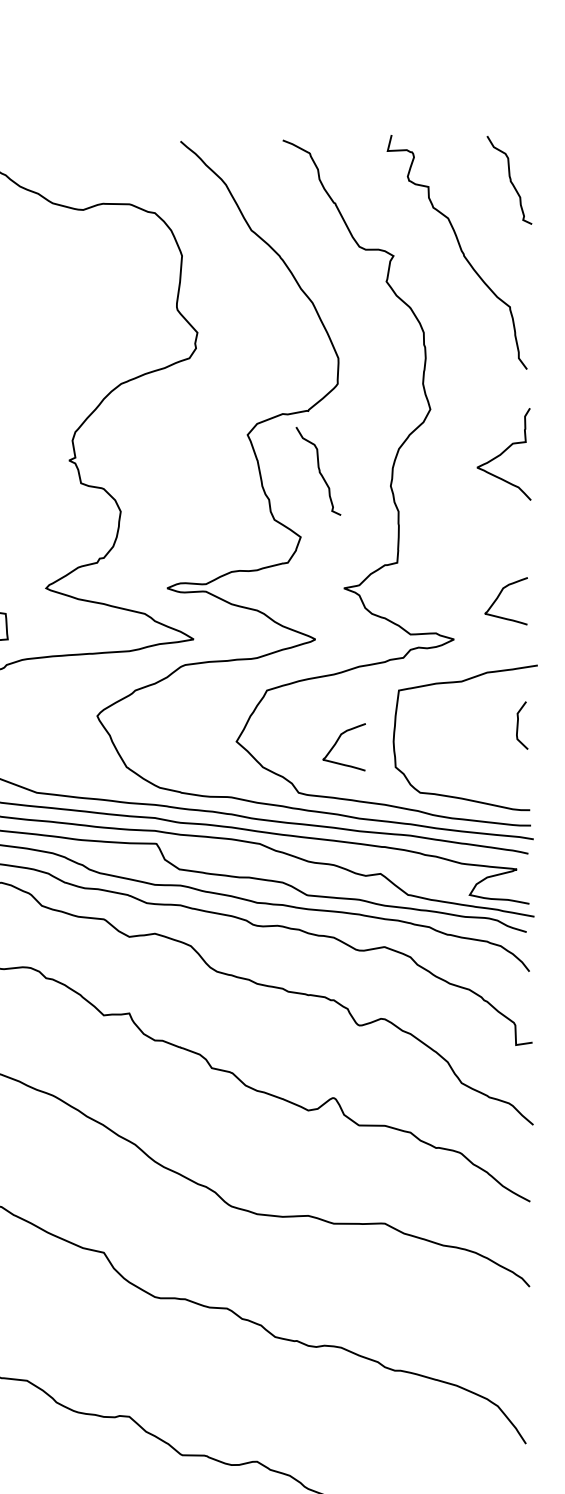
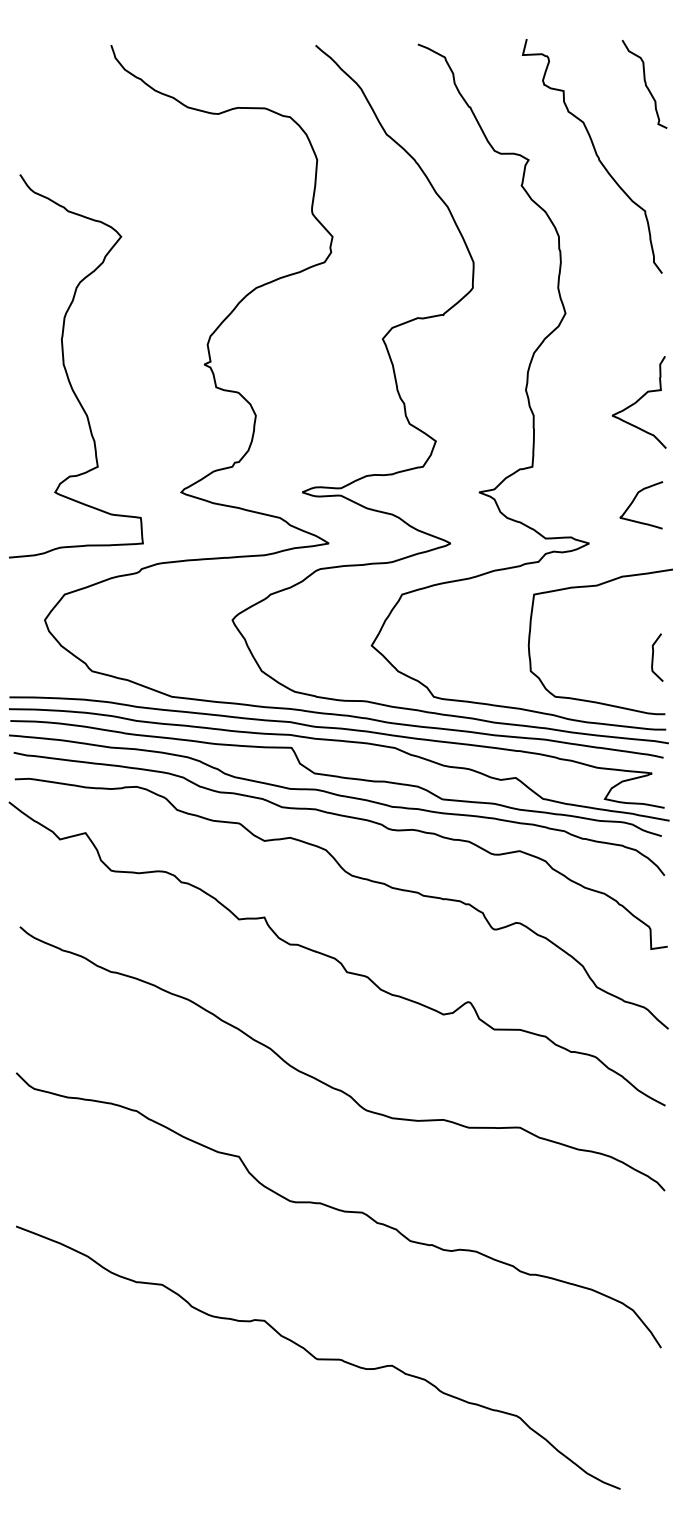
curve: (503, 453) -> (638, 401), moved
curve: (318, 471) -> (453, 375), removed
curve: (518, 725) -> (653, 657), moved
curve: (338, 741) -> (473, 645), removed

